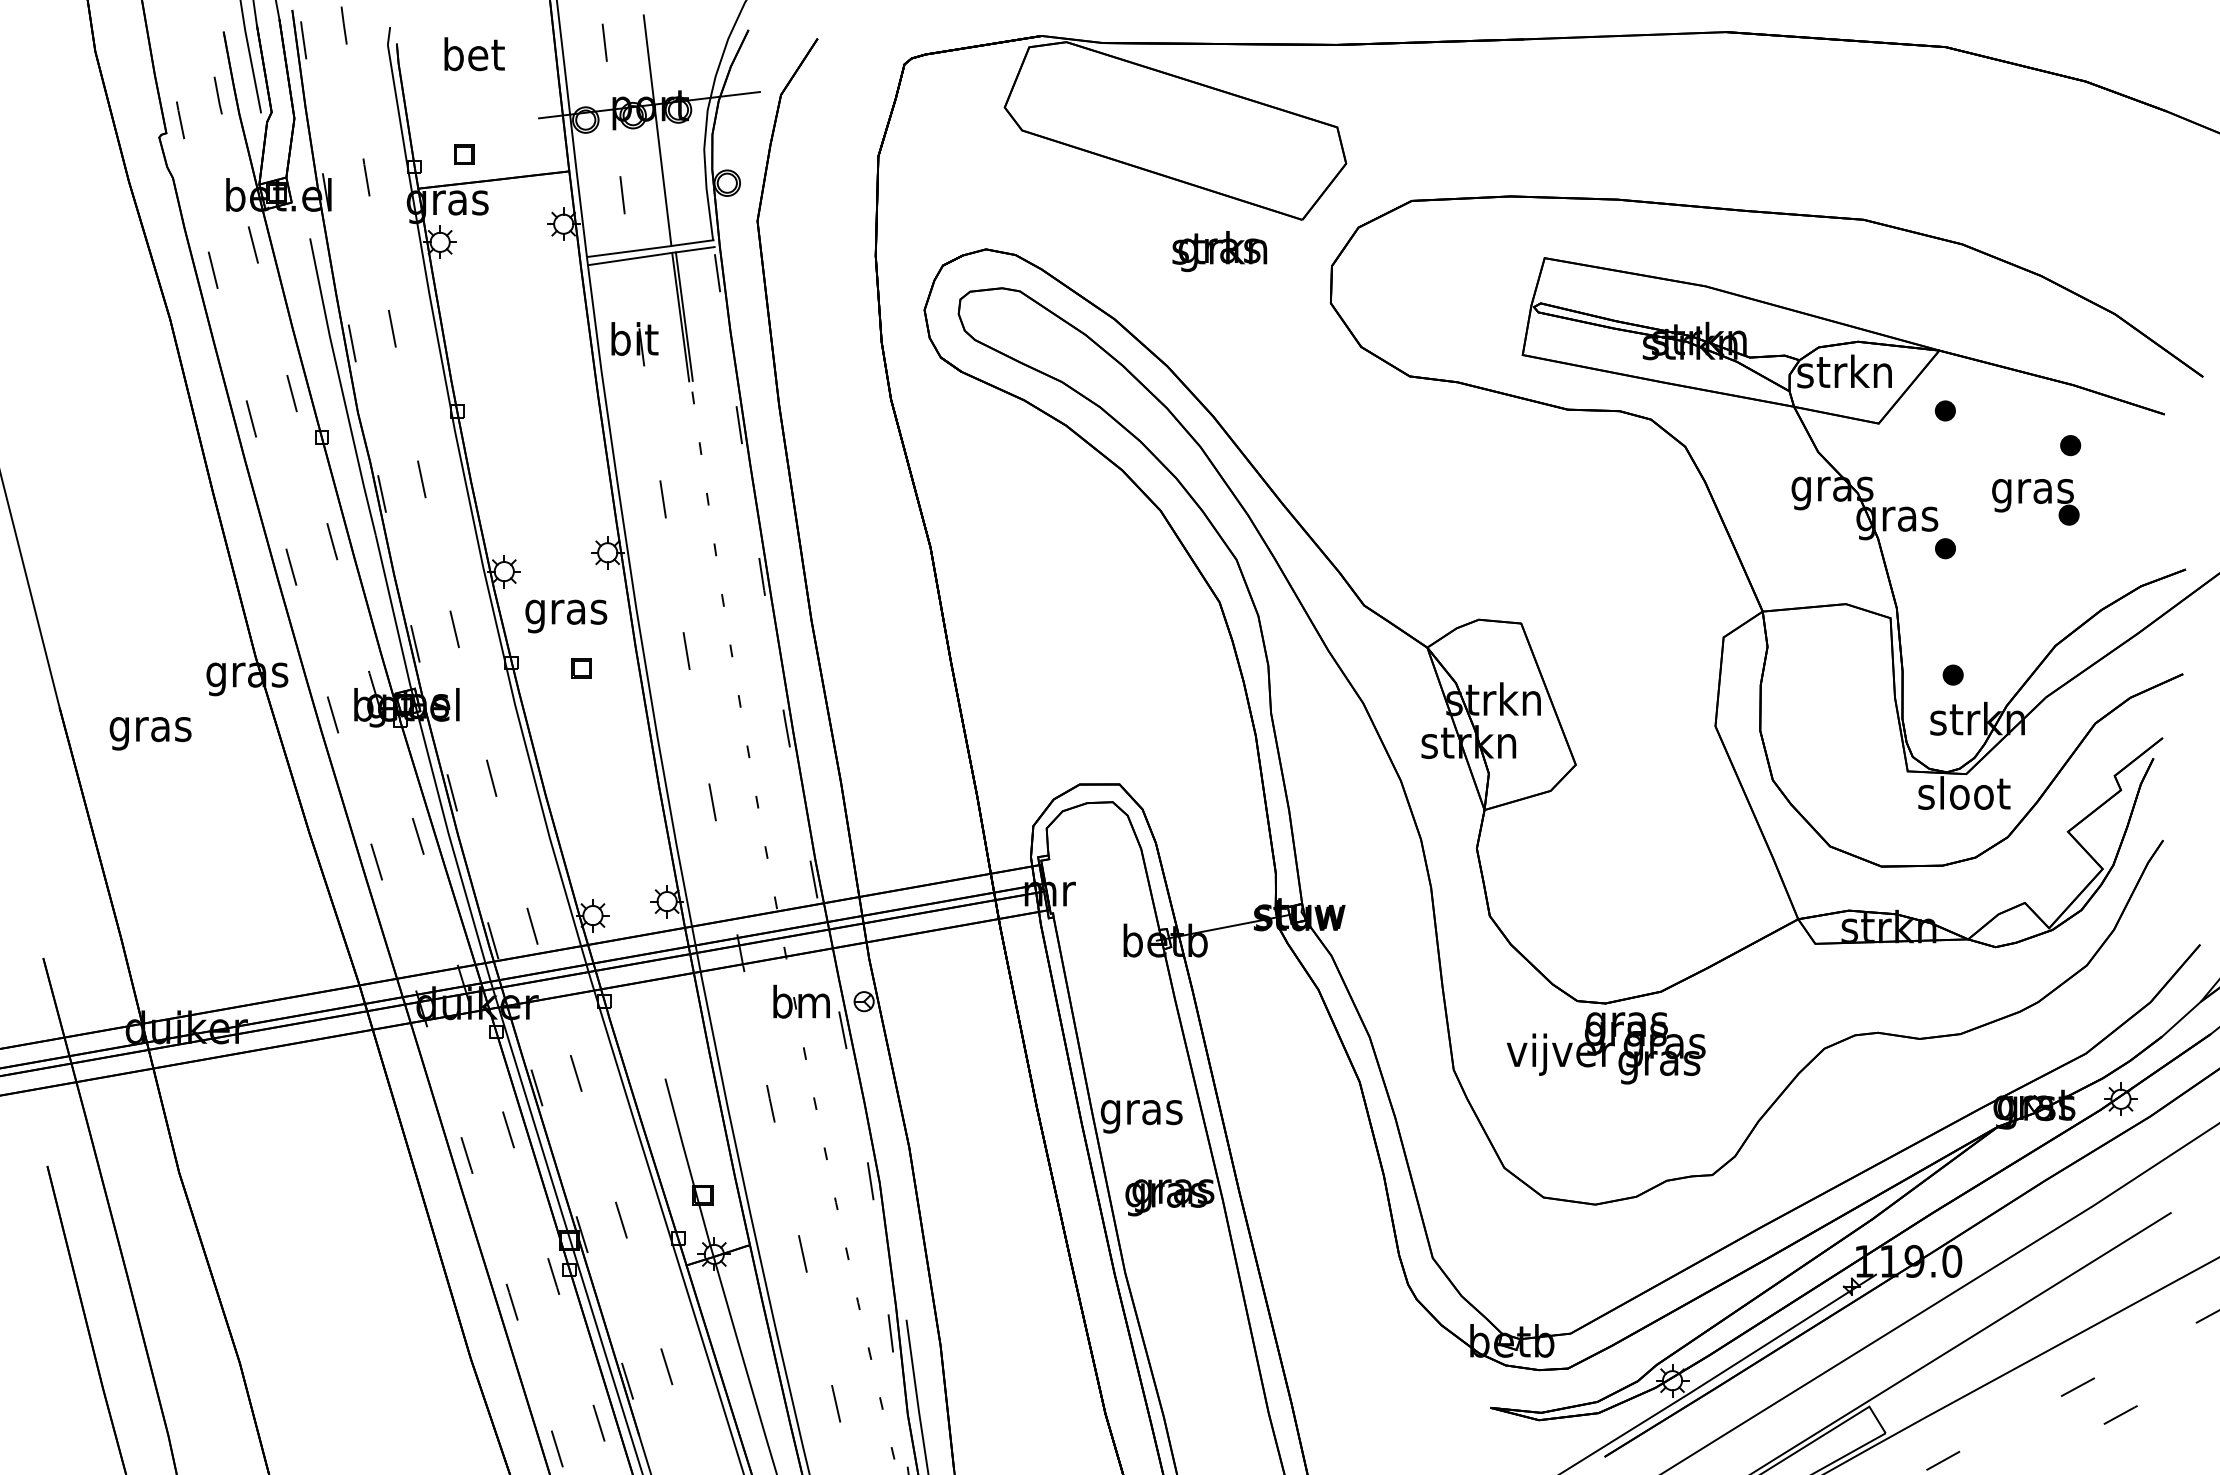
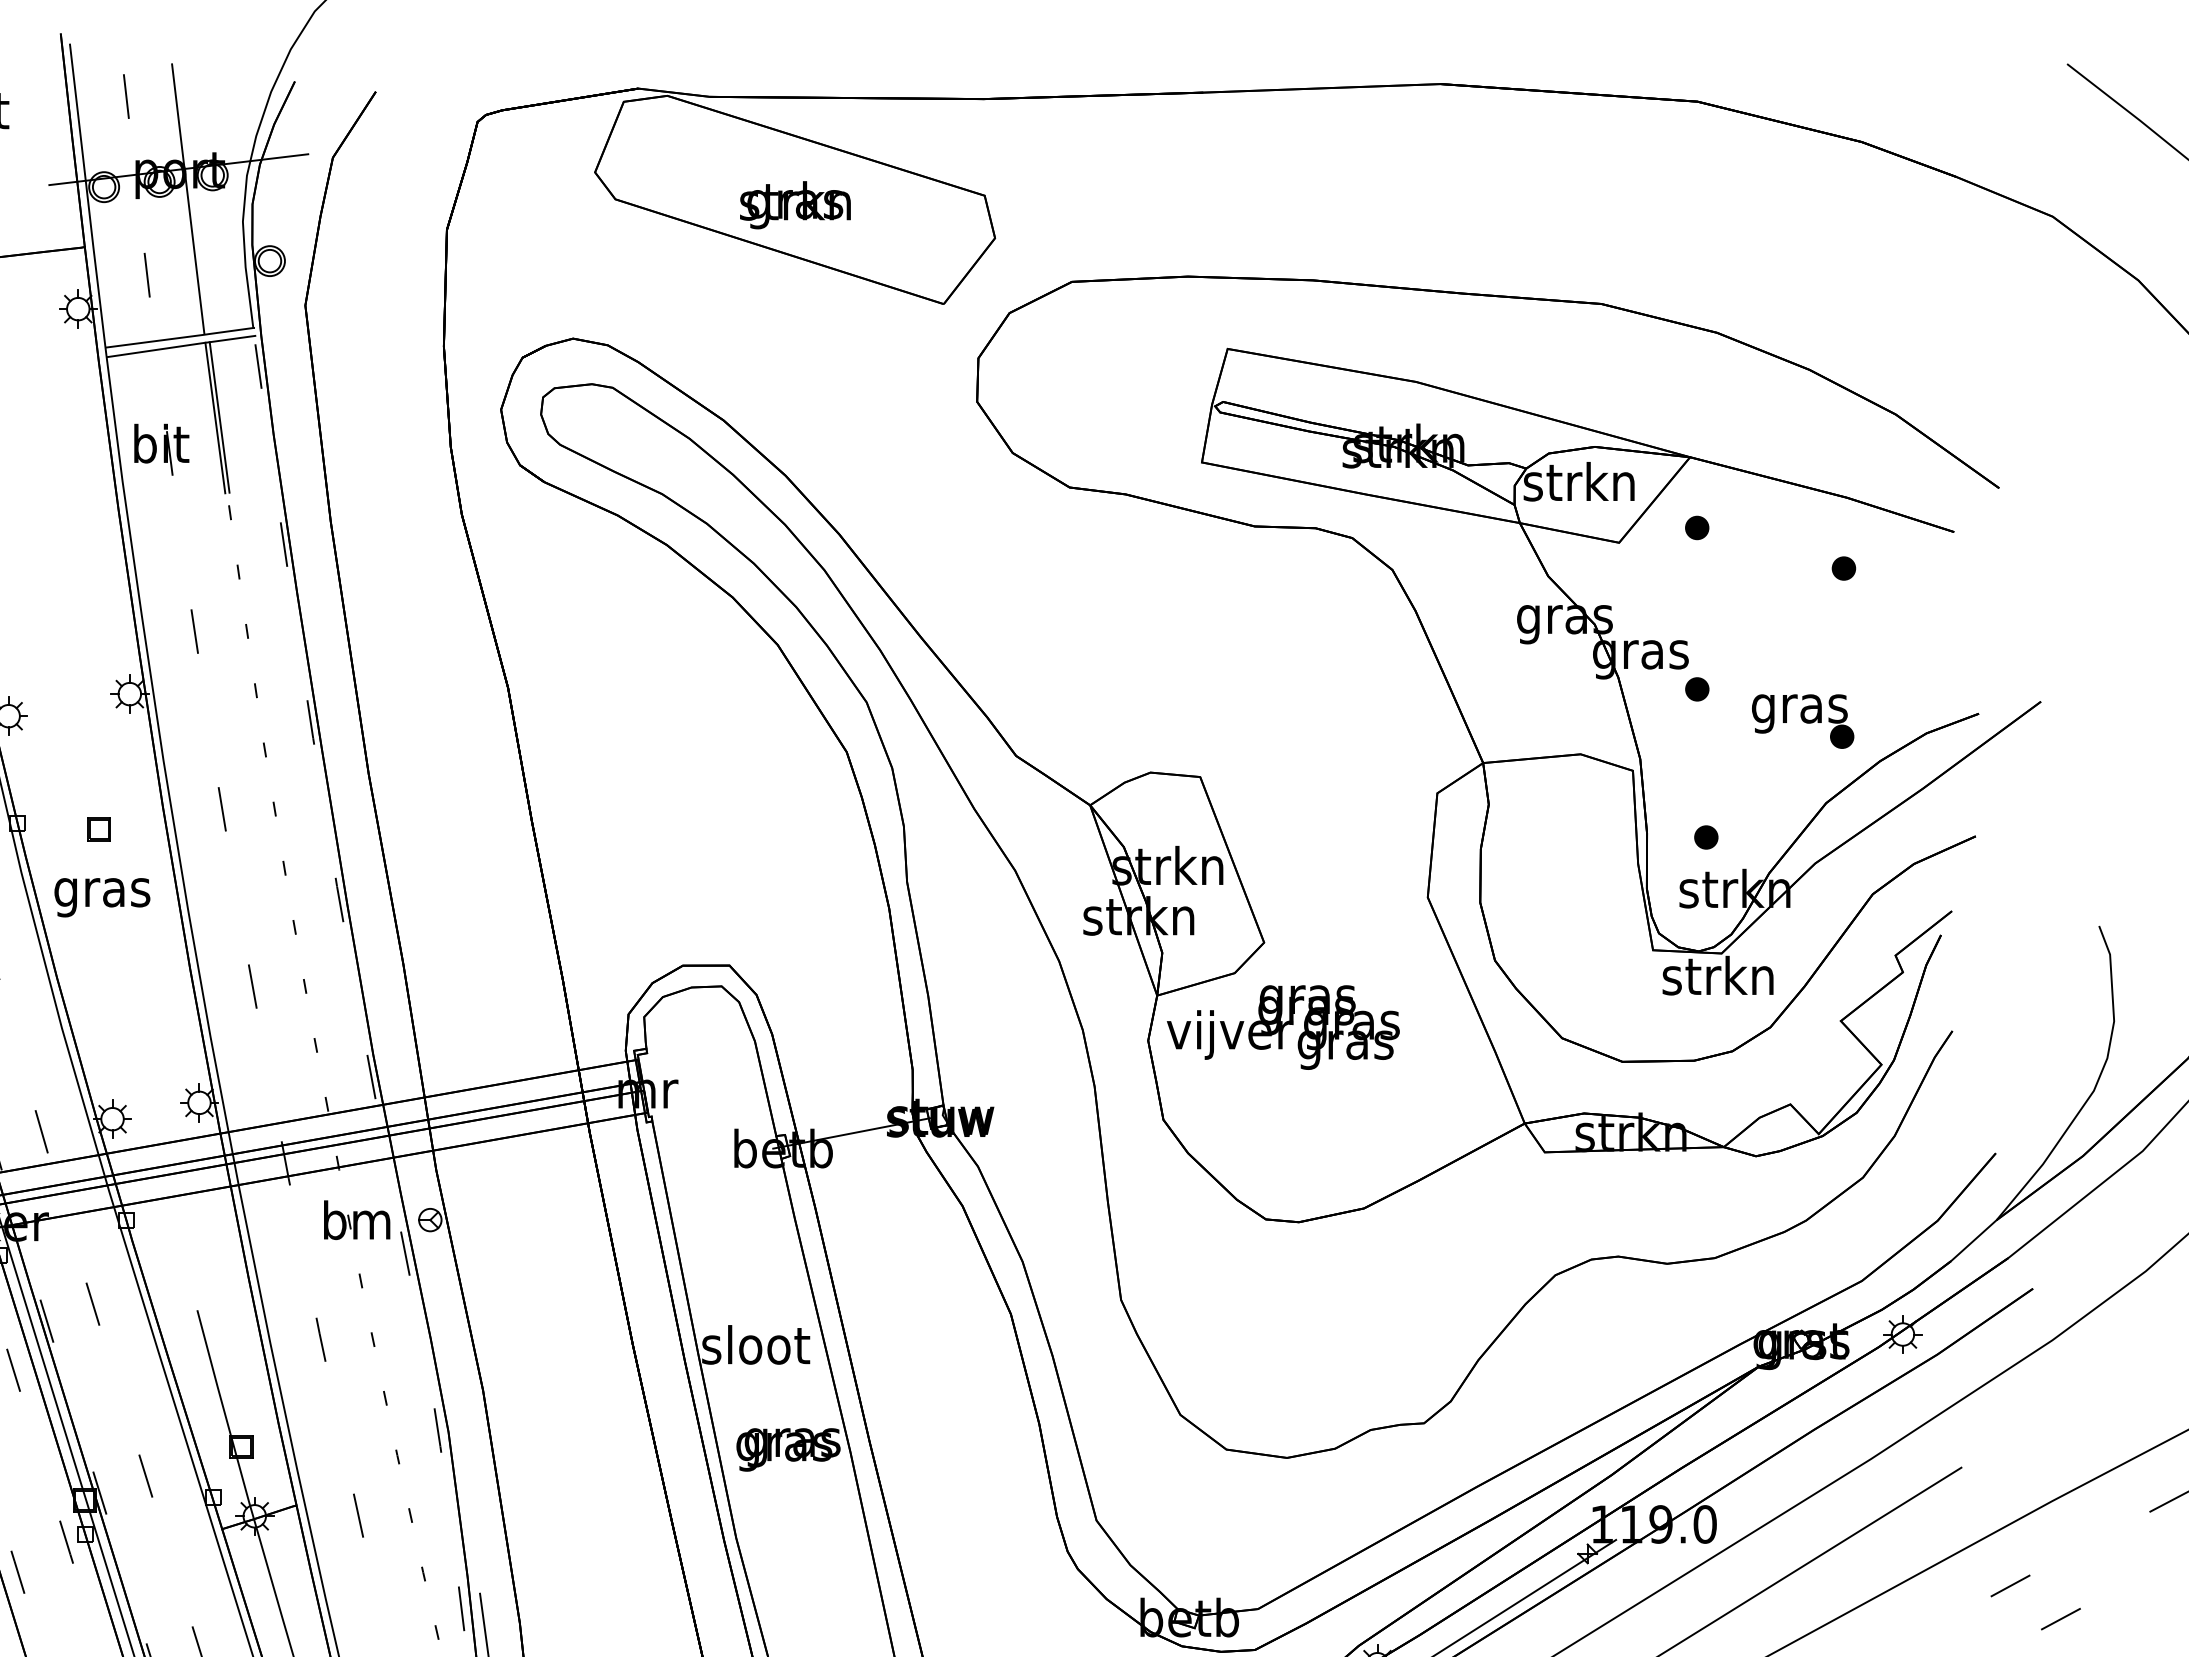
text: (1219, 251) -> (795, 205), moved
part: (2035, 502) -> (1802, 721), moved
text: (566, 616) -> (102, 897), moved
text: (1963, 792) -> (1718, 975), sloot -> strkn
text: (1605, 1048) -> (1282, 1027), moved
text: (1142, 1112) -> (756, 1349), gras -> sloot

